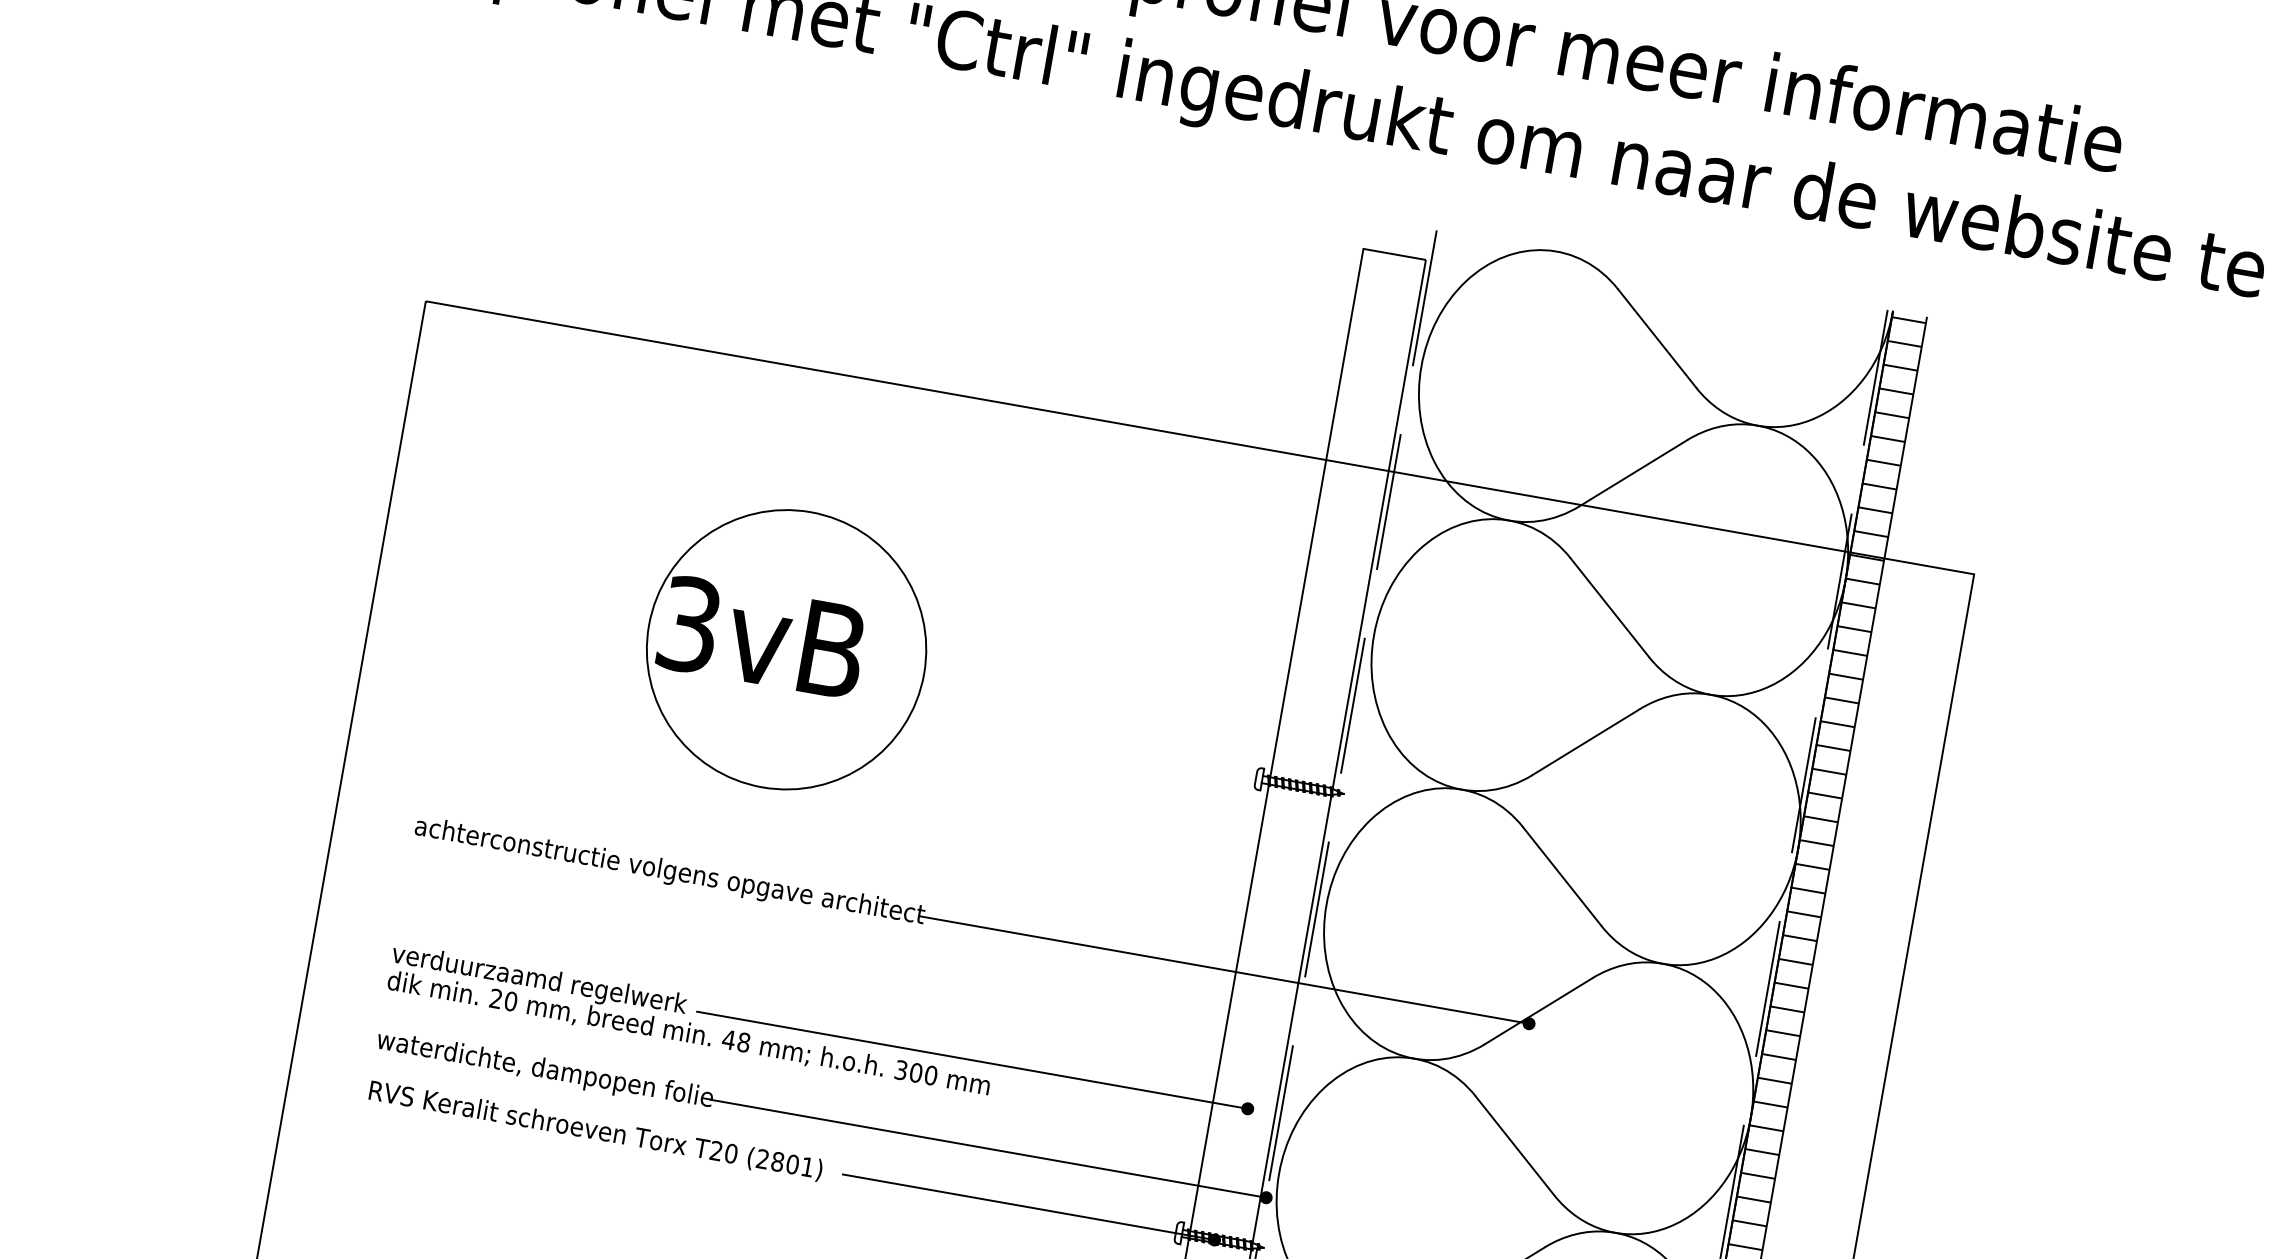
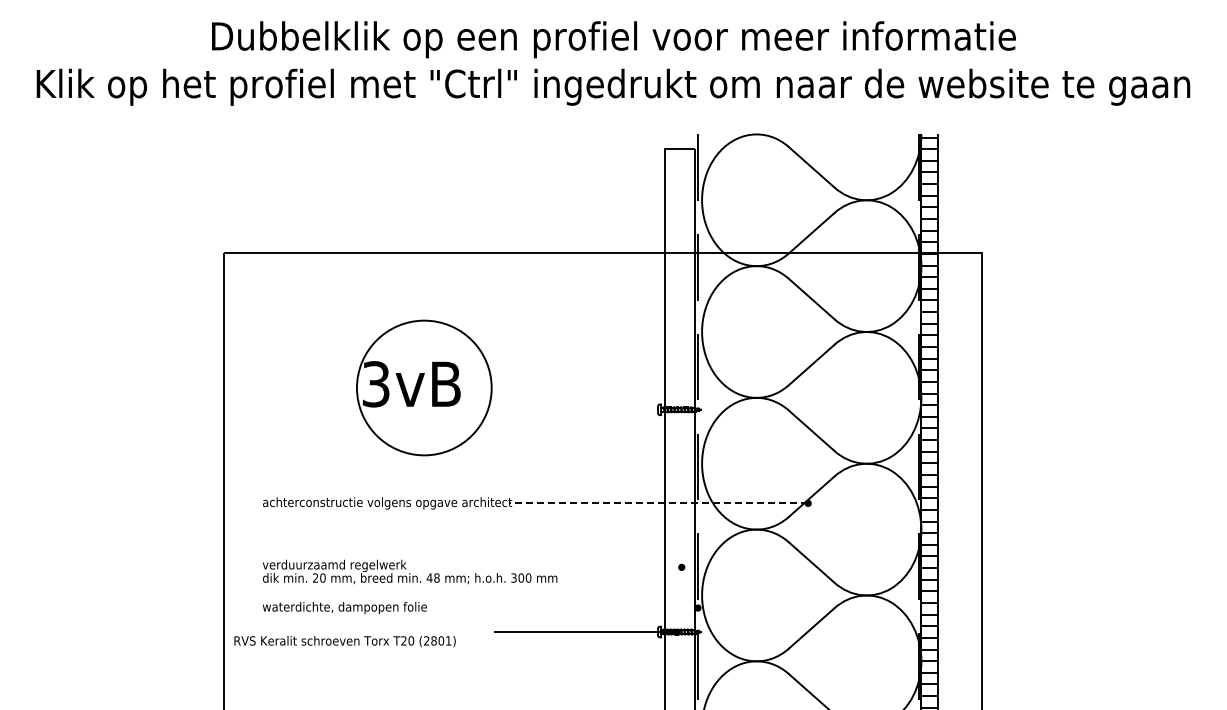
line: (1225, 970) -> (659, 503), solid -> dashed
line: (971, 1060) -> (546, 567), removed
text: (594, 1130) -> (344, 641), moved
line: (985, 1149) -> (560, 608), removed

